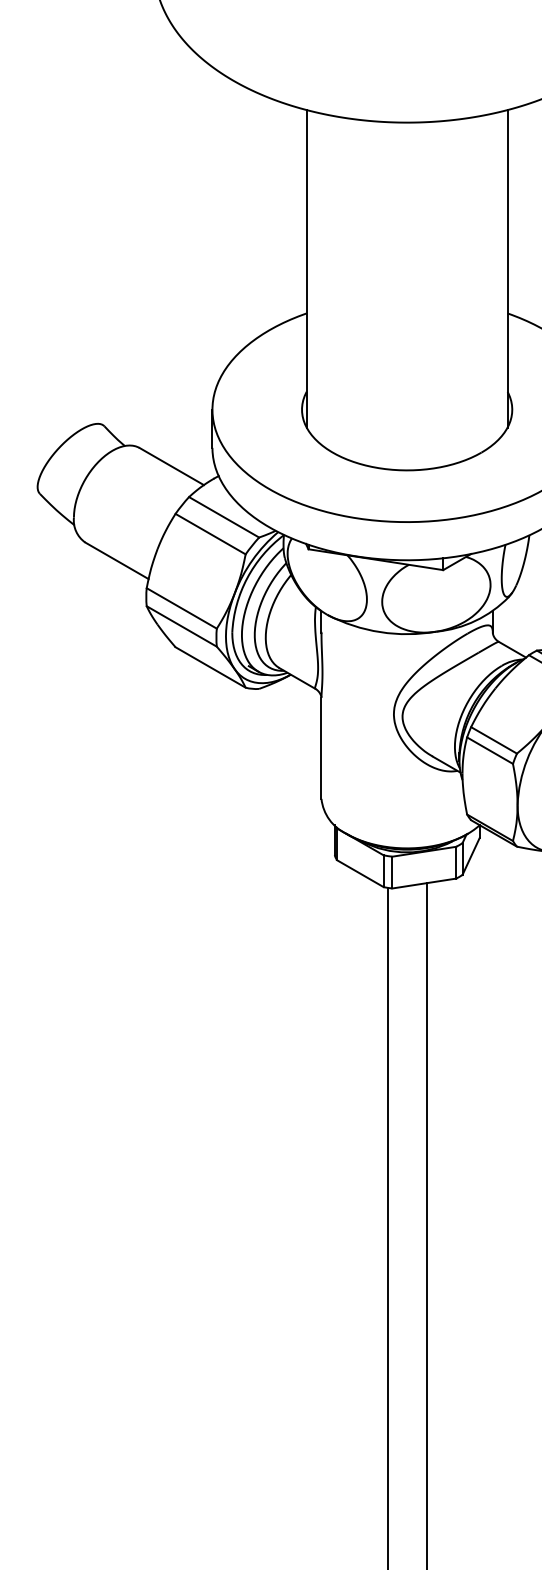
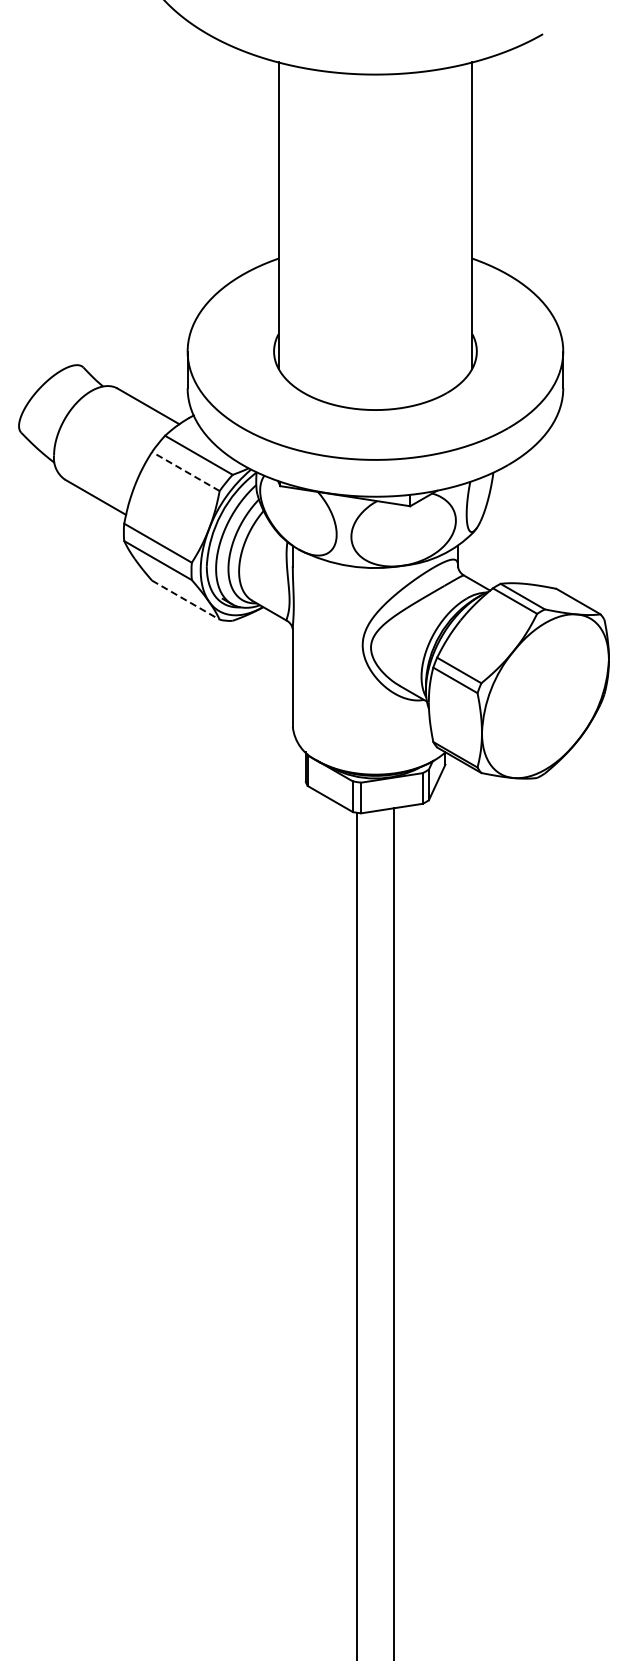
line: (210, 534) -> (185, 471), solid -> dashed
line: (211, 667) -> (186, 600), solid -> dashed

